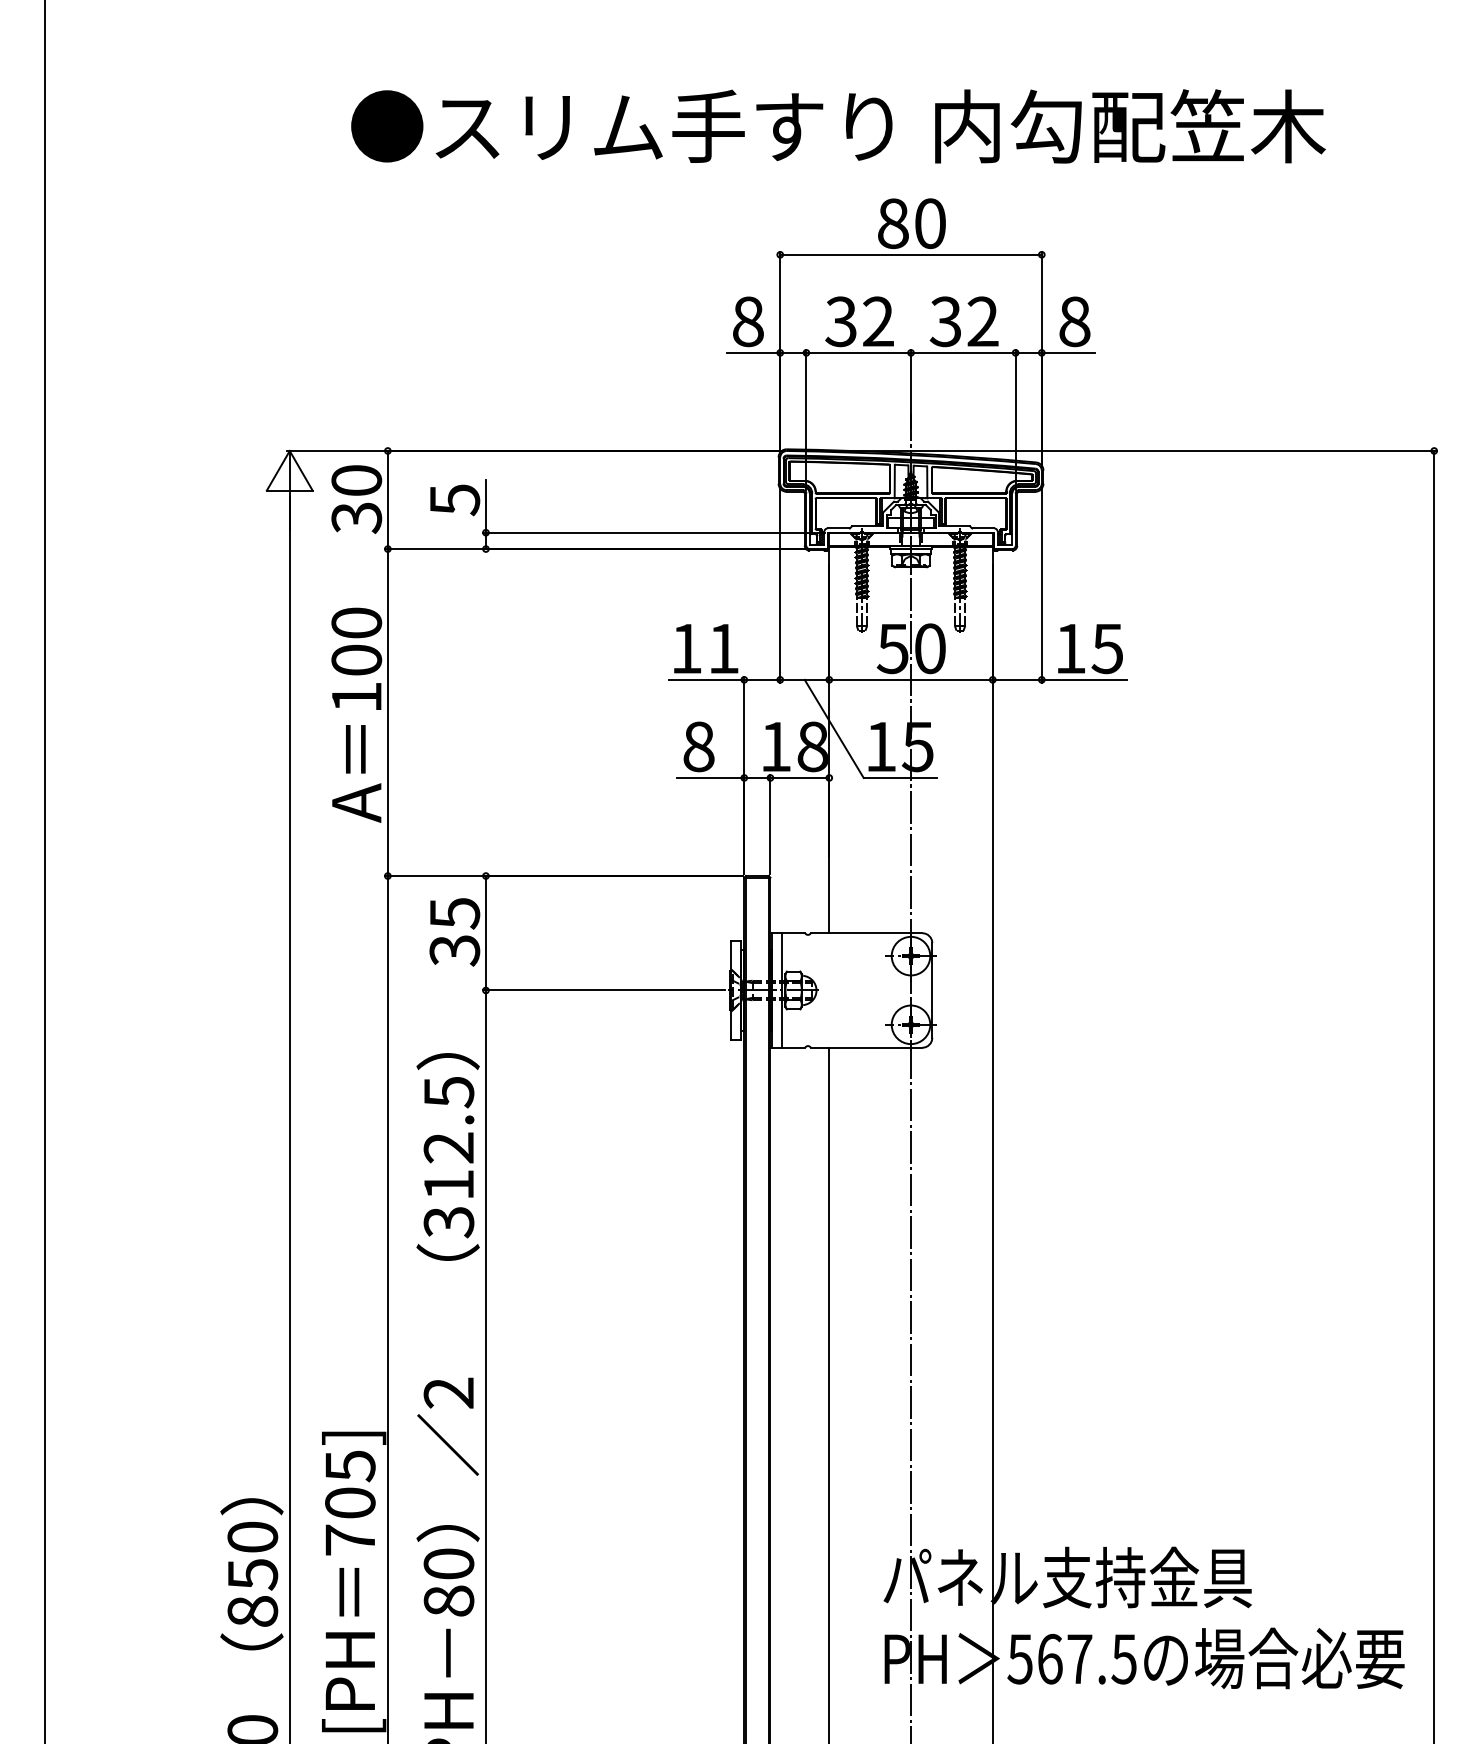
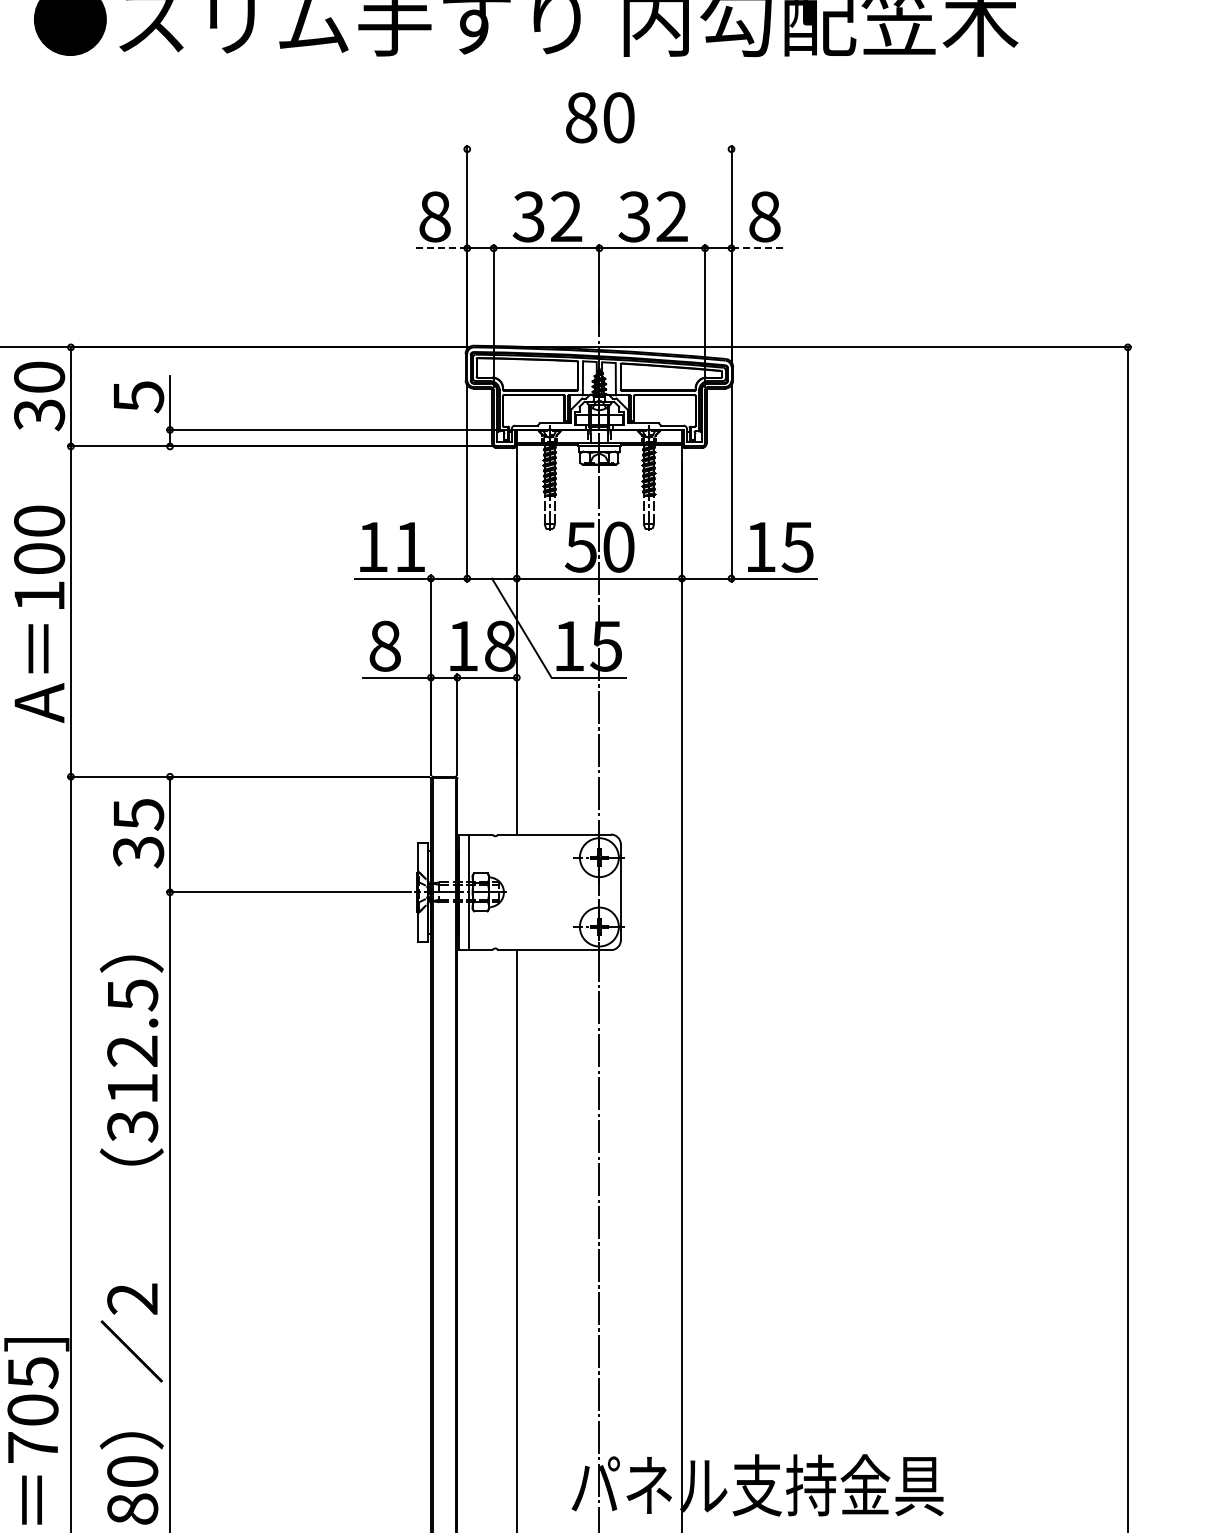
line: (910, 254) -> (598, 148), removed
line: (753, 352) -> (440, 247), solid -> dashed
line: (1068, 352) -> (758, 247), solid -> dashed

